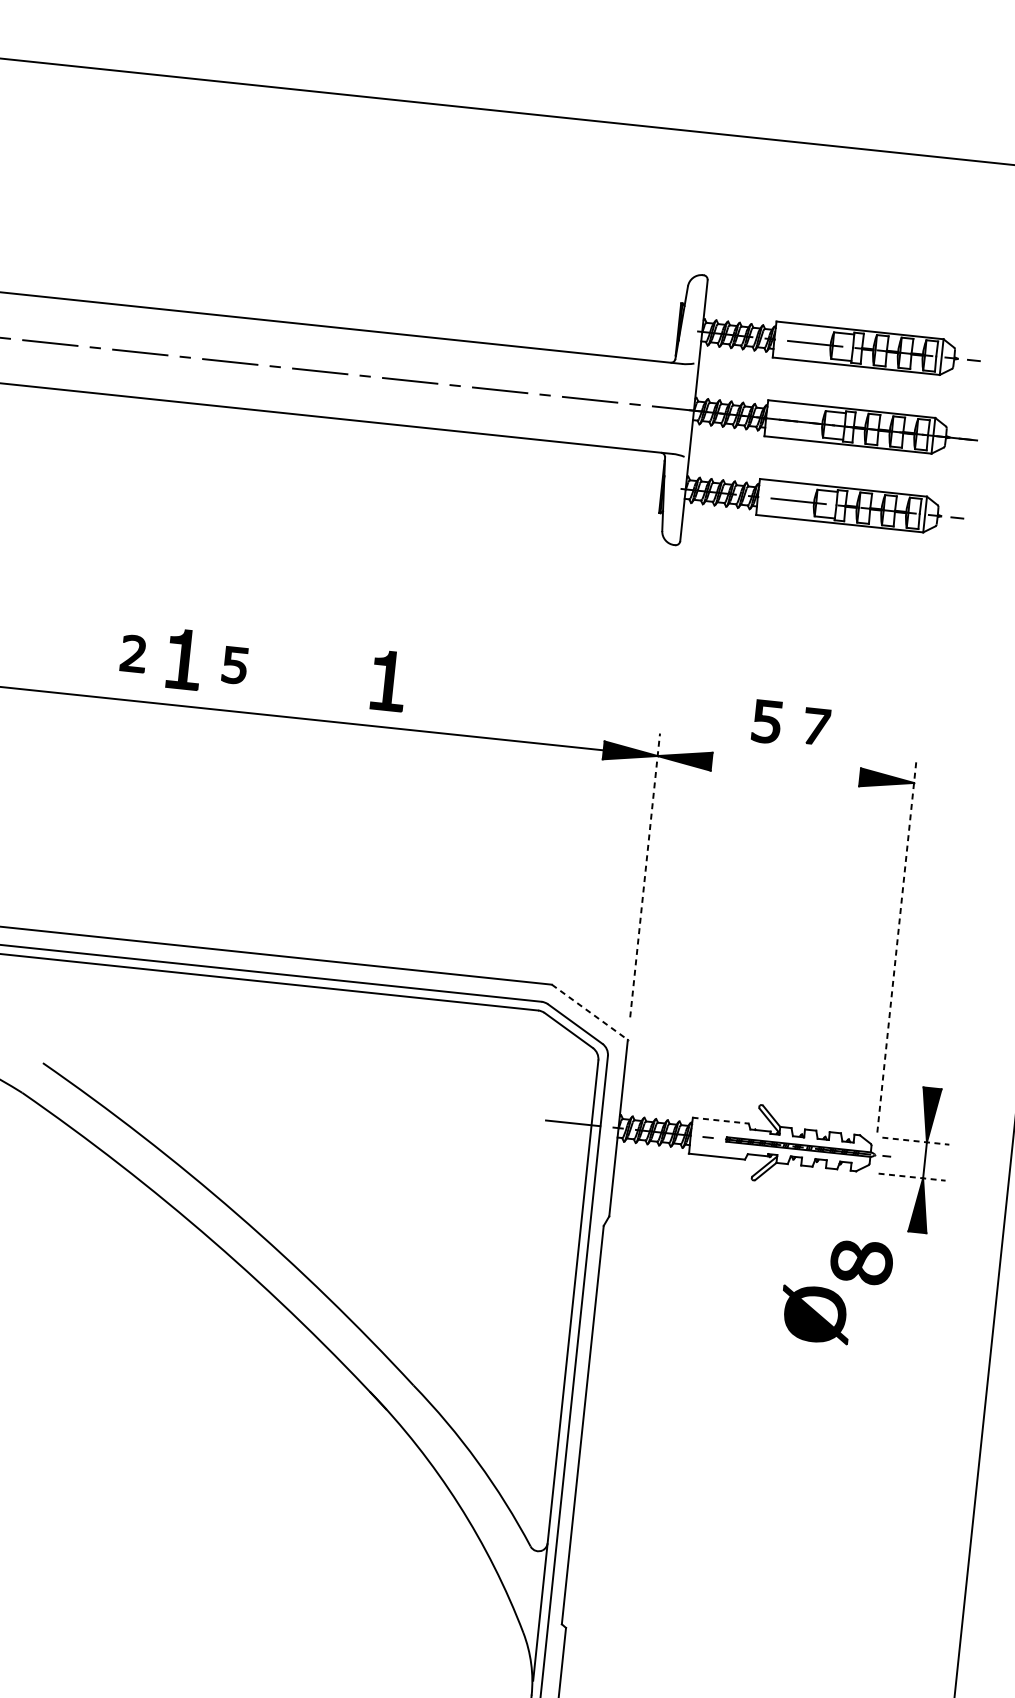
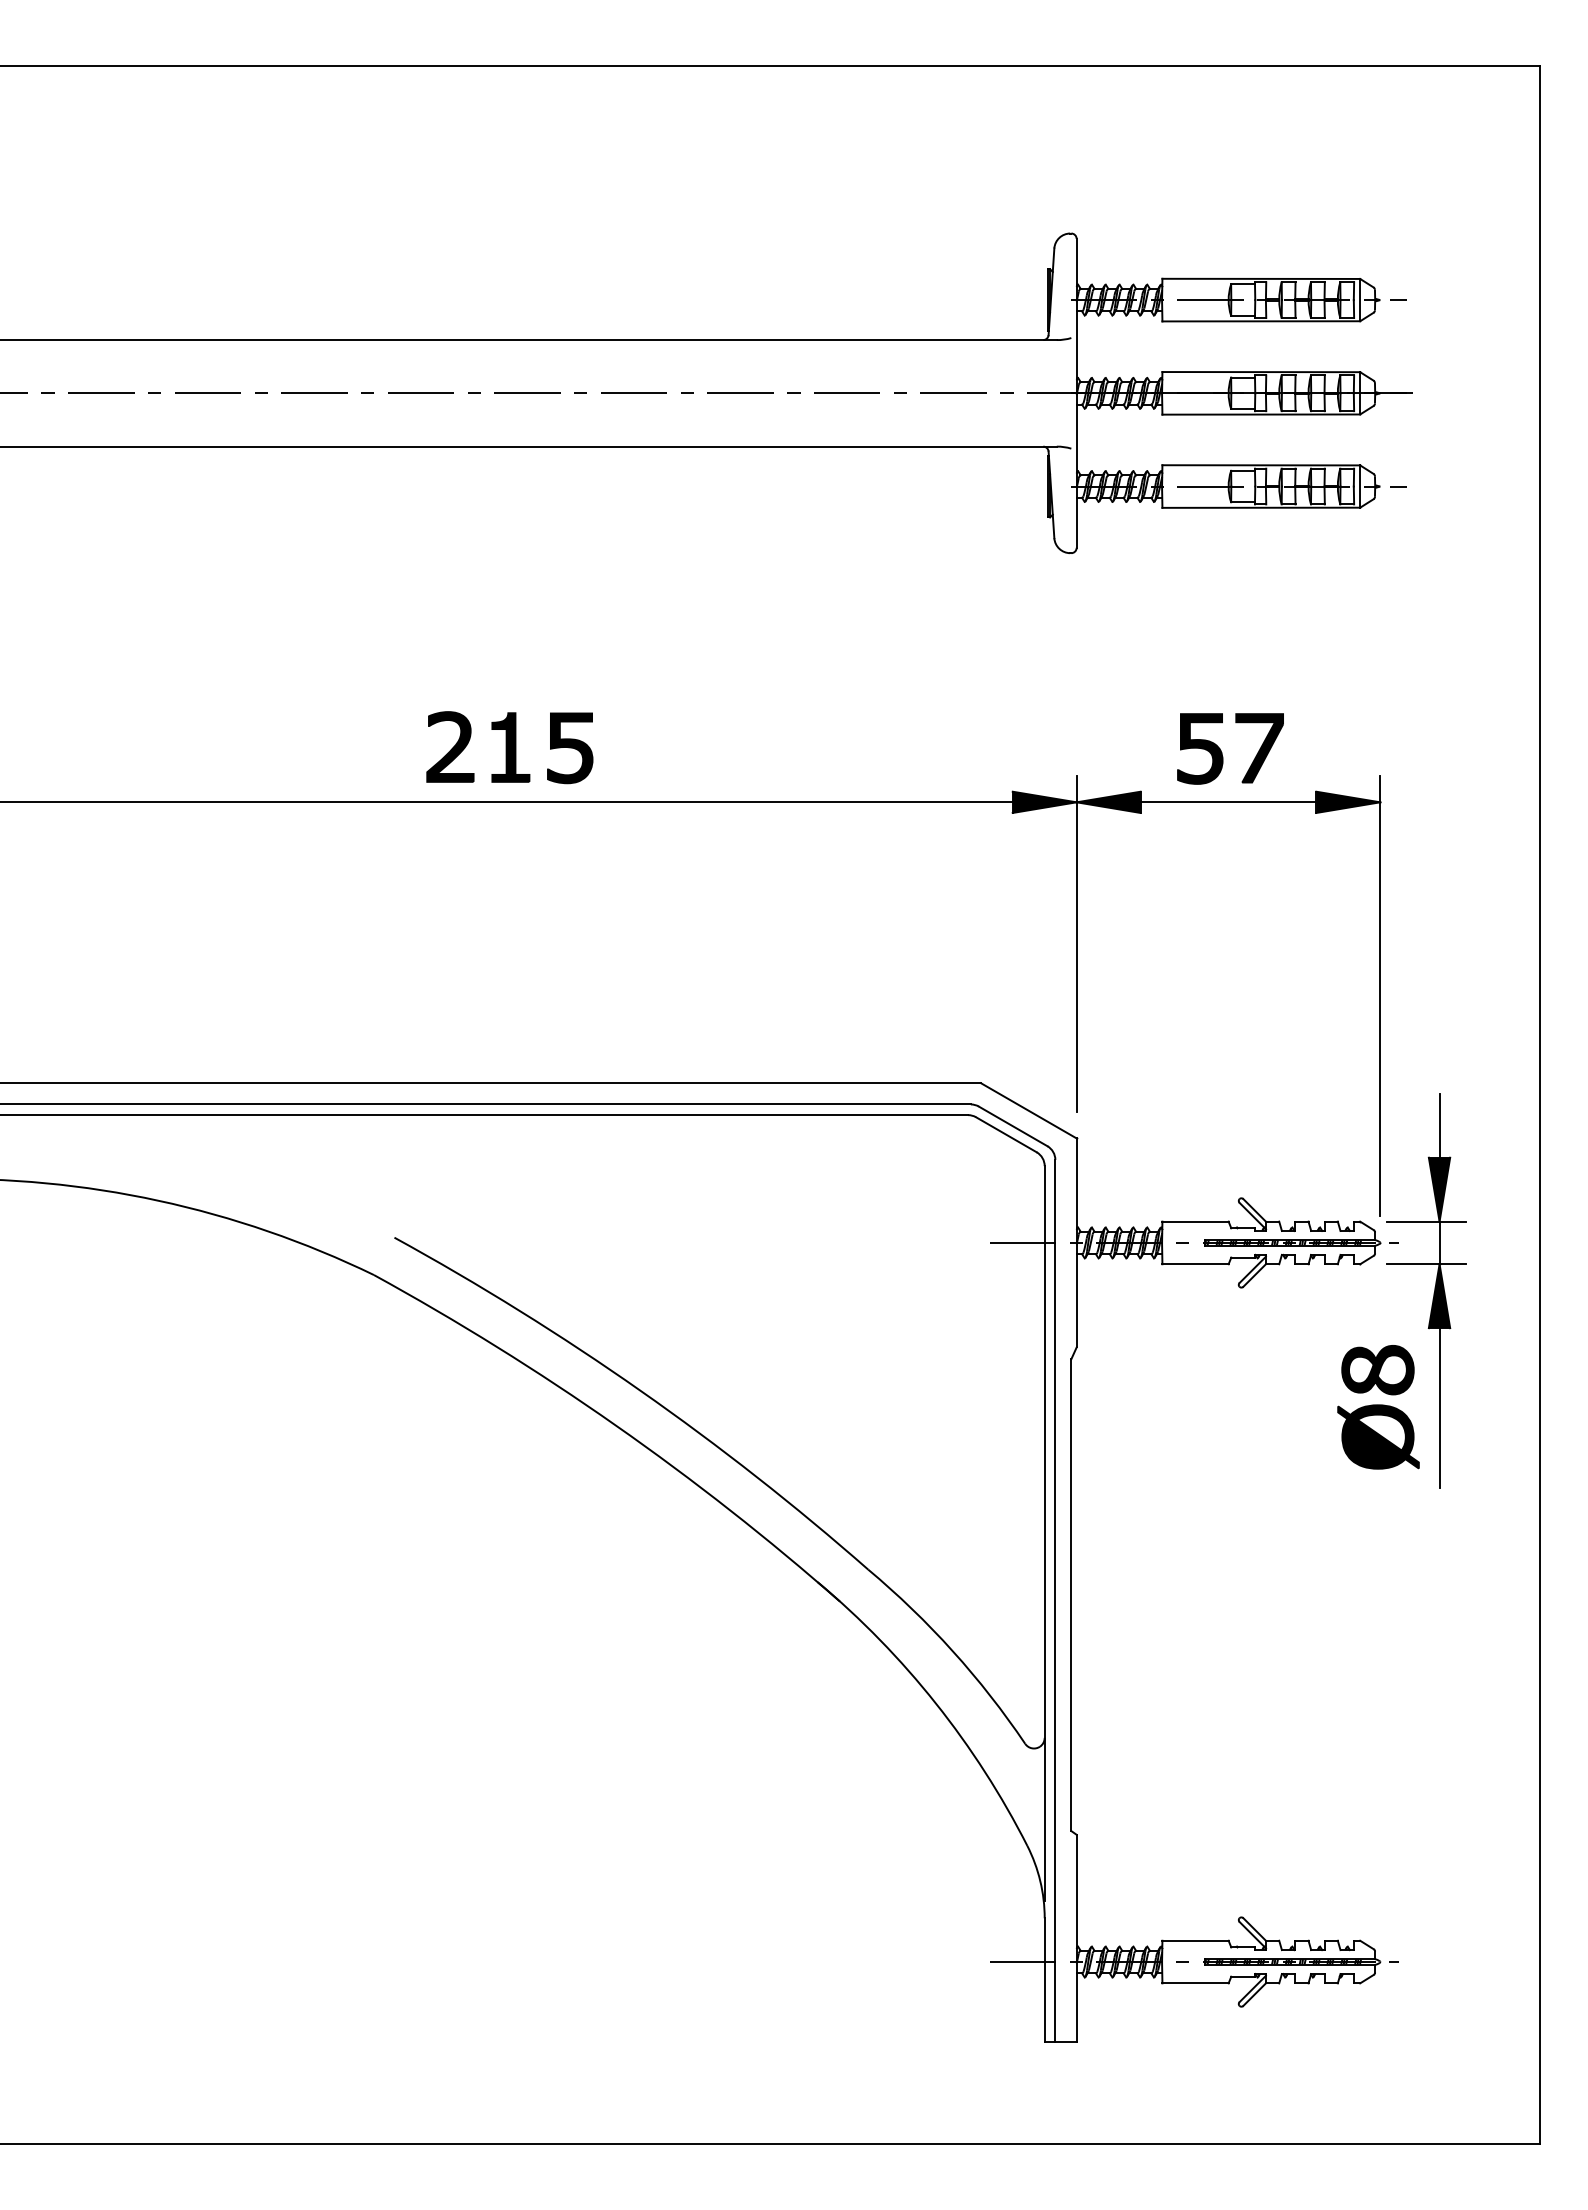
part: (133, 653) -> (450, 746), size x1.67
part: (235, 665) -> (570, 748), size x1.67
part: (388, 680) -> (752, 747), removed
part: (767, 721) -> (1200, 748), size x1.43
part: (816, 726) -> (1259, 748), size x1.67
line: (785, 769) -> (1228, 802), added
line: (645, 875) -> (1076, 943), dashed -> solid
line: (897, 946) -> (1380, 995), dashed -> solid
line: (590, 1012) -> (1029, 1111), dashed -> solid
line: (935, 1061) -> (1439, 1125), added
line: (720, 1120) -> (1195, 1221), dashed -> solid
line: (915, 1141) -> (1426, 1221), dashed -> solid
line: (912, 1177) -> (1426, 1264), dashed -> solid
line: (910, 1299) -> (1439, 1407), added
part: (815, 1314) -> (1378, 1436), moved

